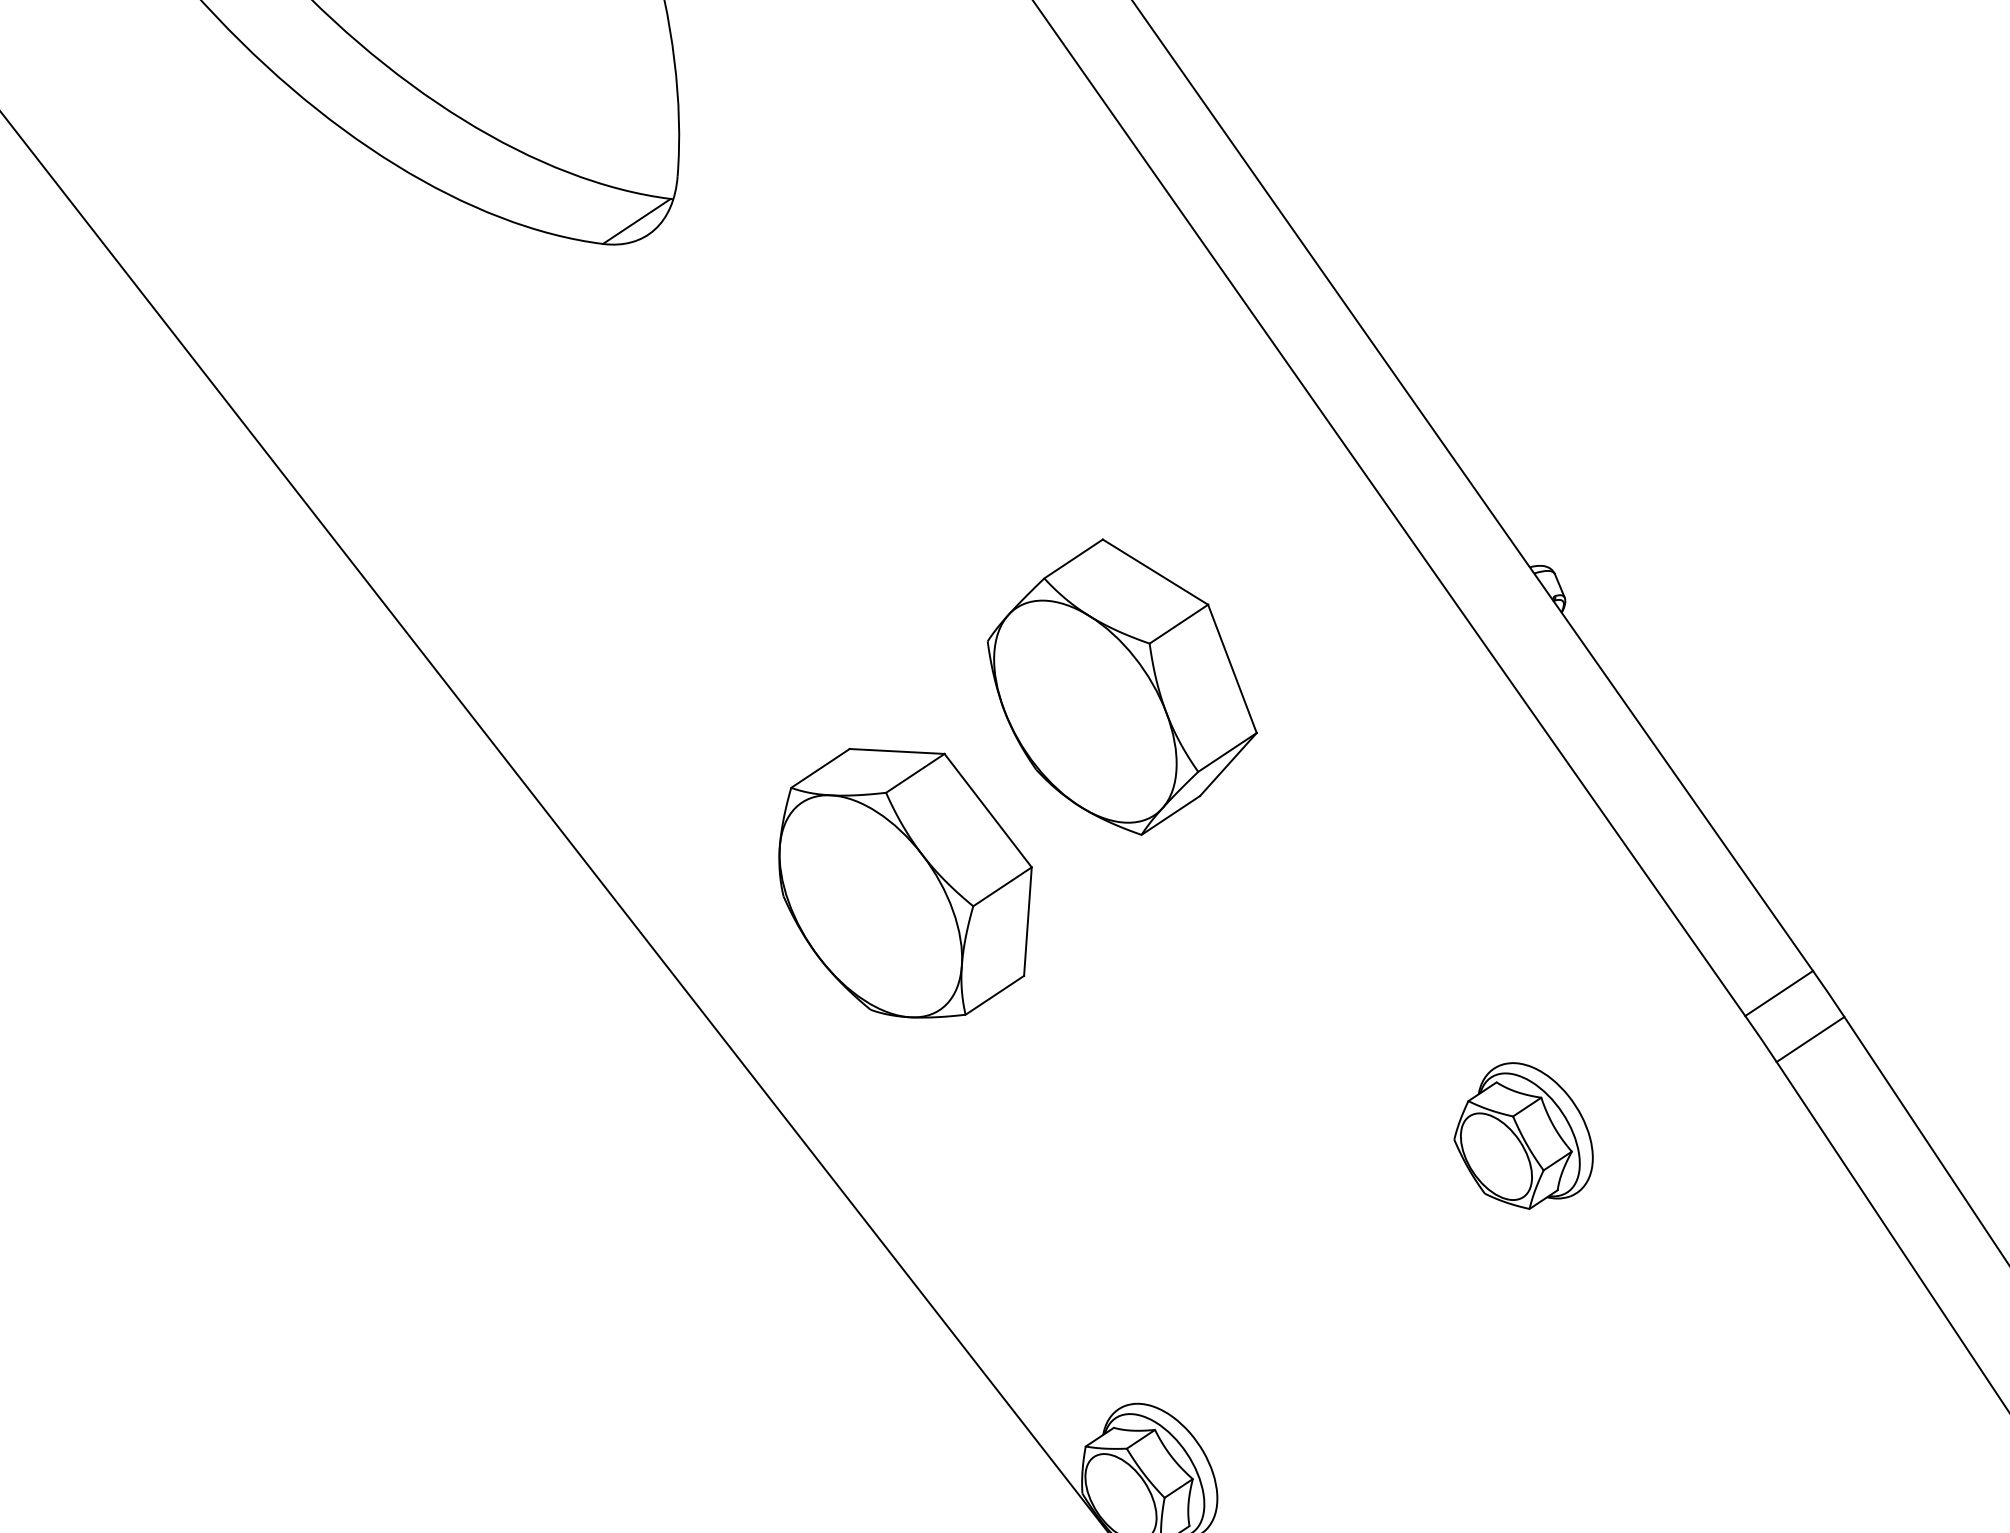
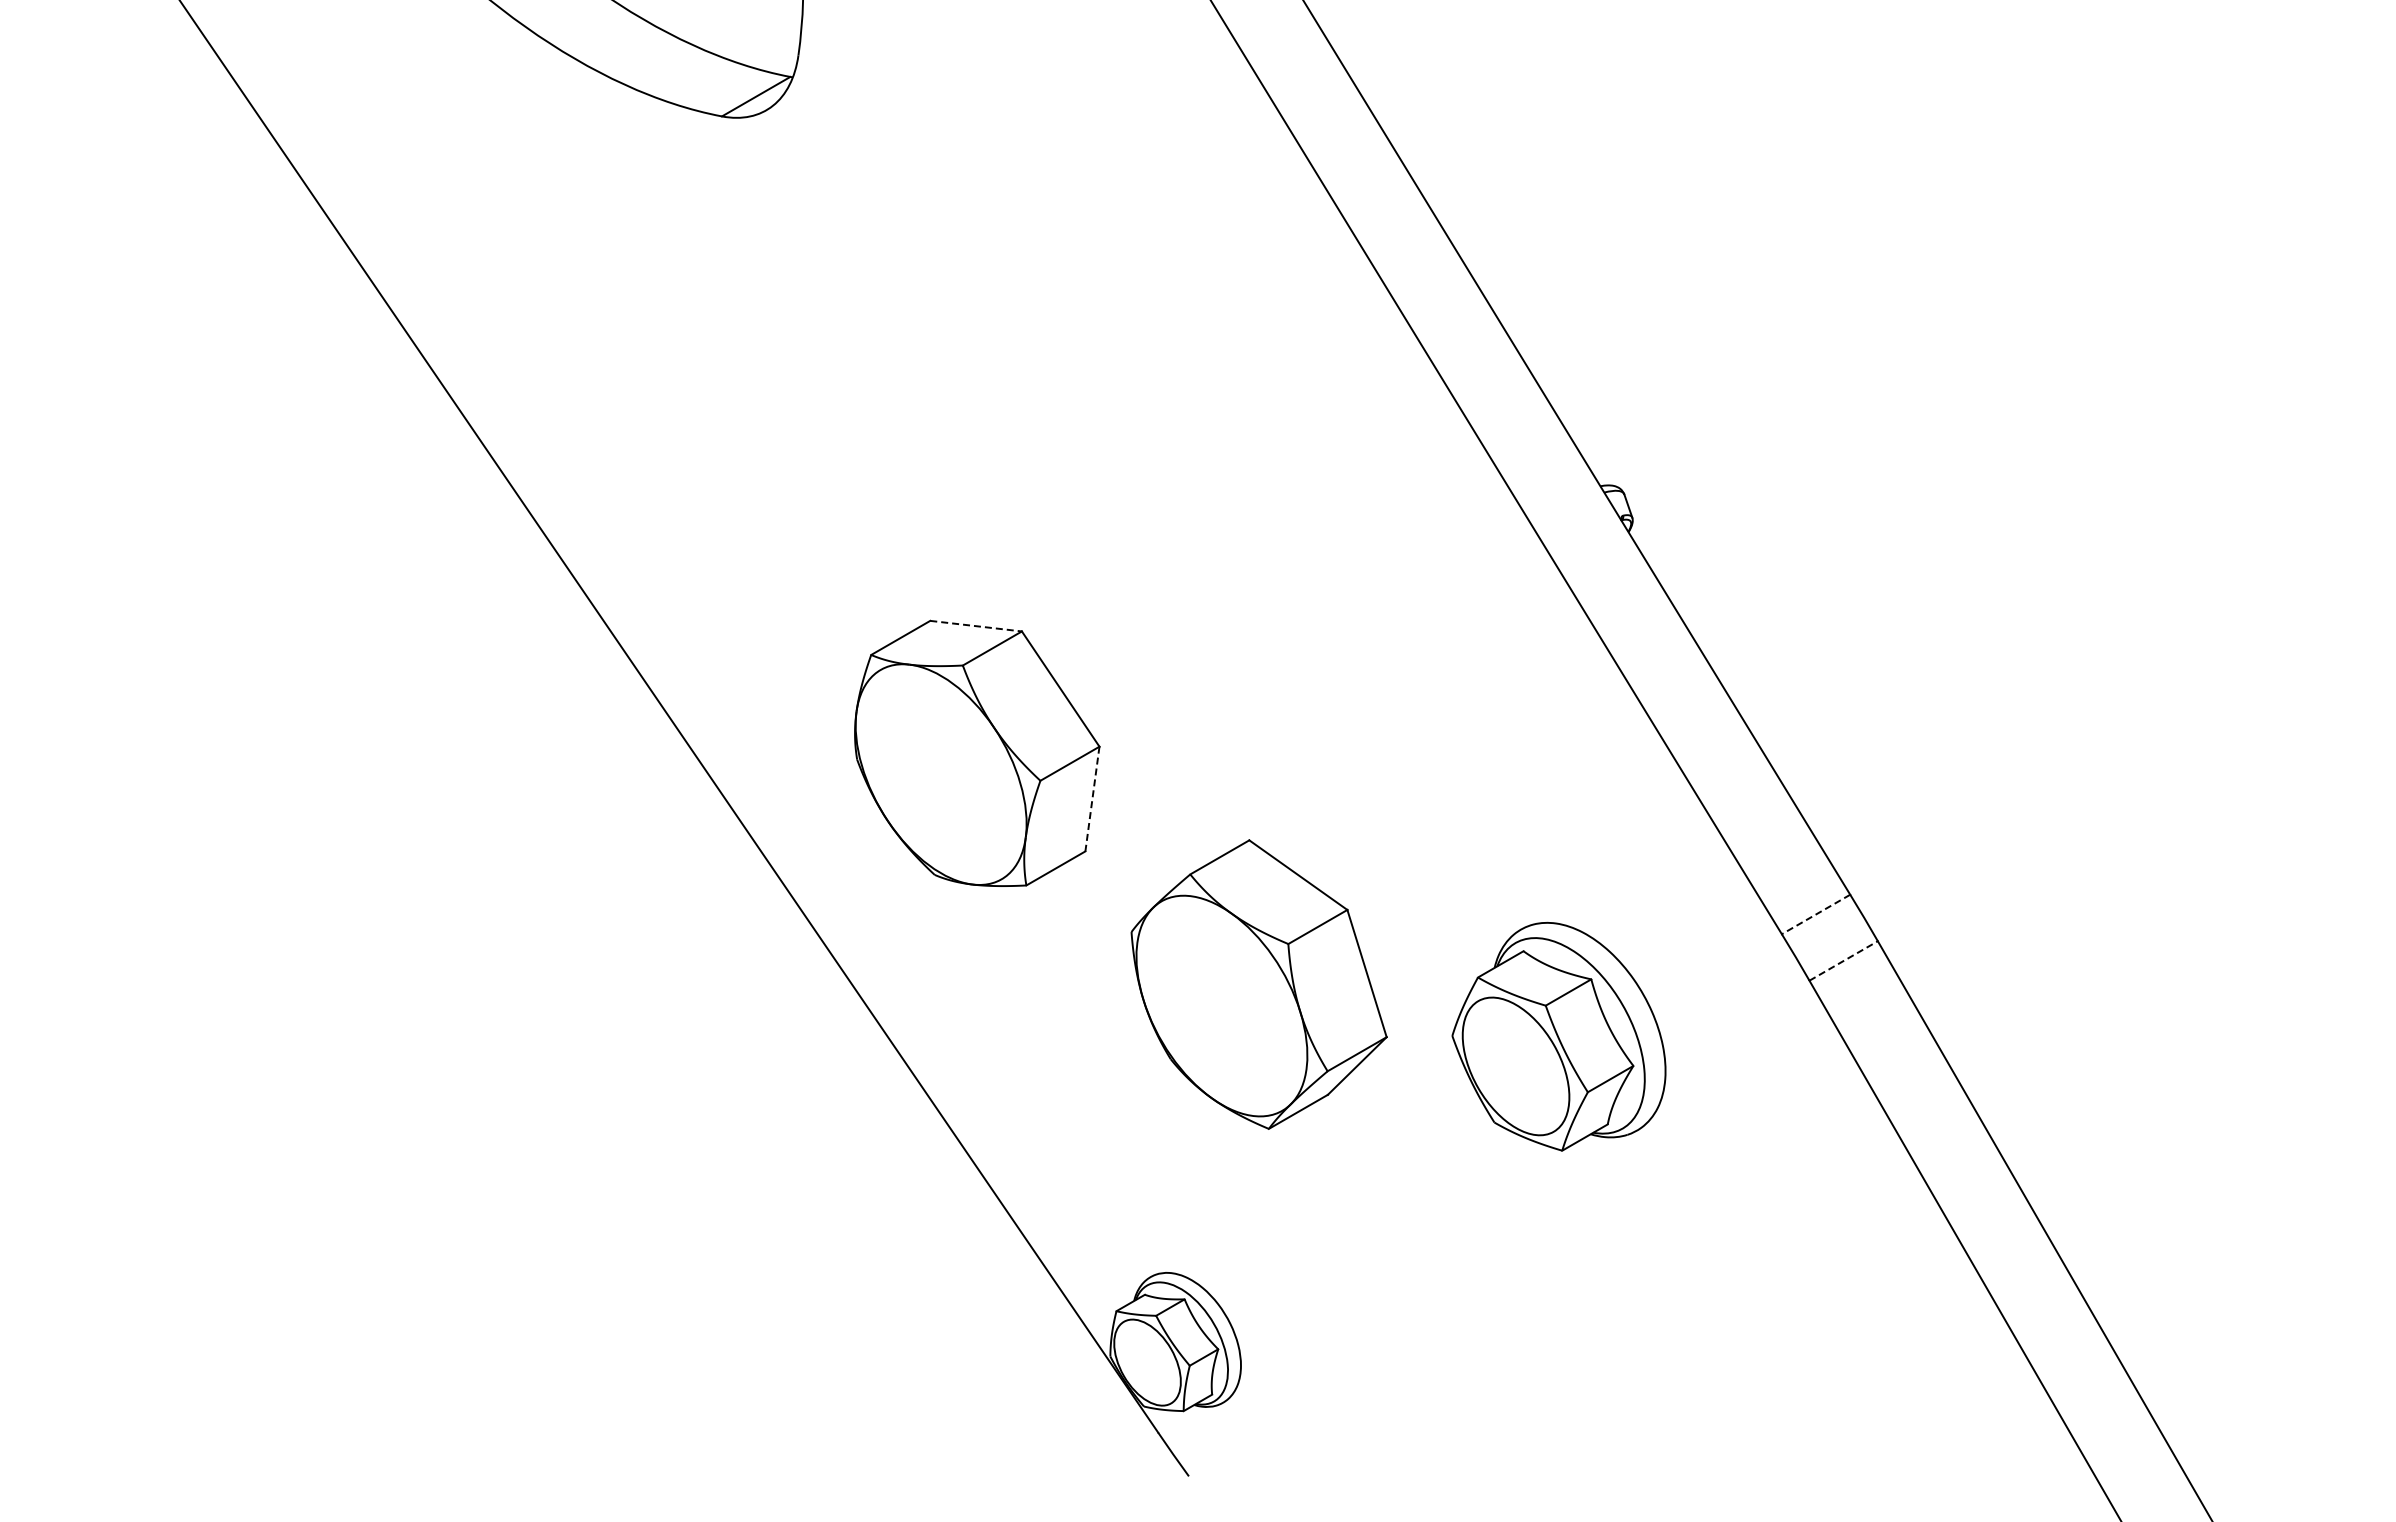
part: (1121, 687) -> (1258, 984), moved
line: (897, 751) -> (976, 626), solid -> dashed
line: (1028, 922) -> (1092, 799), solid -> dashed
line: (1778, 993) -> (1815, 914), solid -> dashed
line: (1811, 1038) -> (1844, 960), solid -> dashed
part: (1522, 1135) -> (1558, 1036), size x1.6

